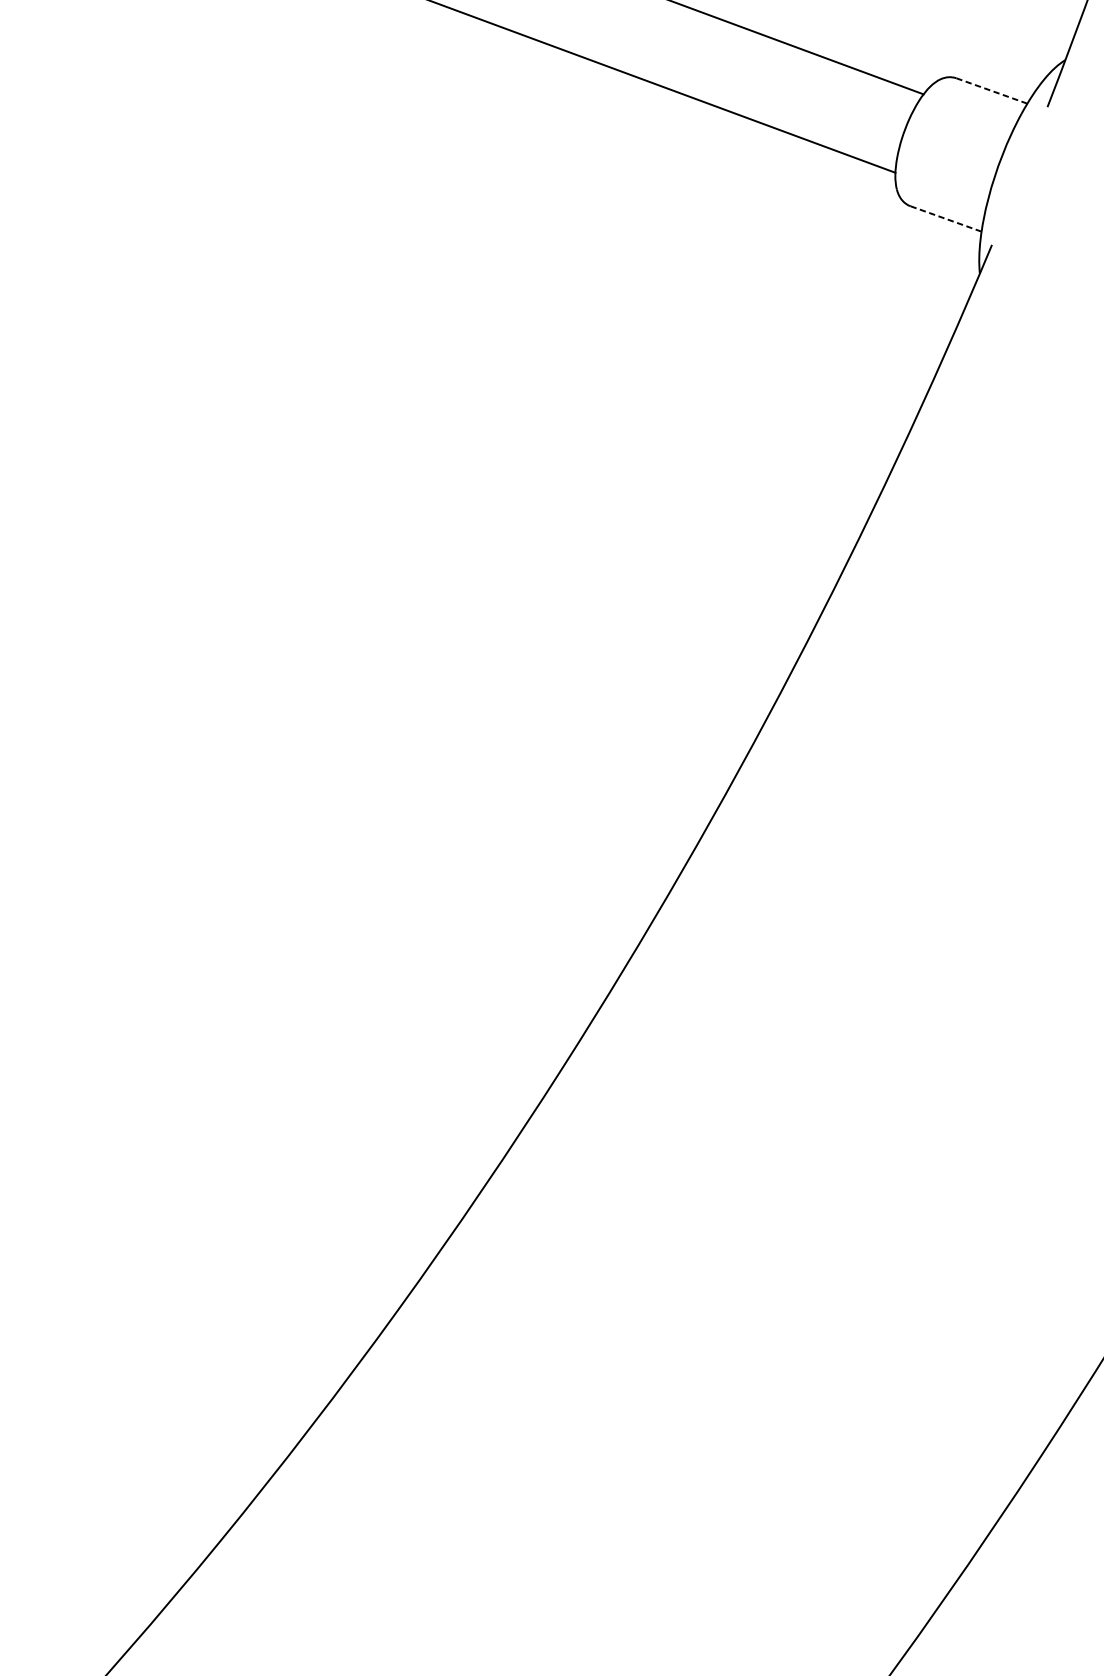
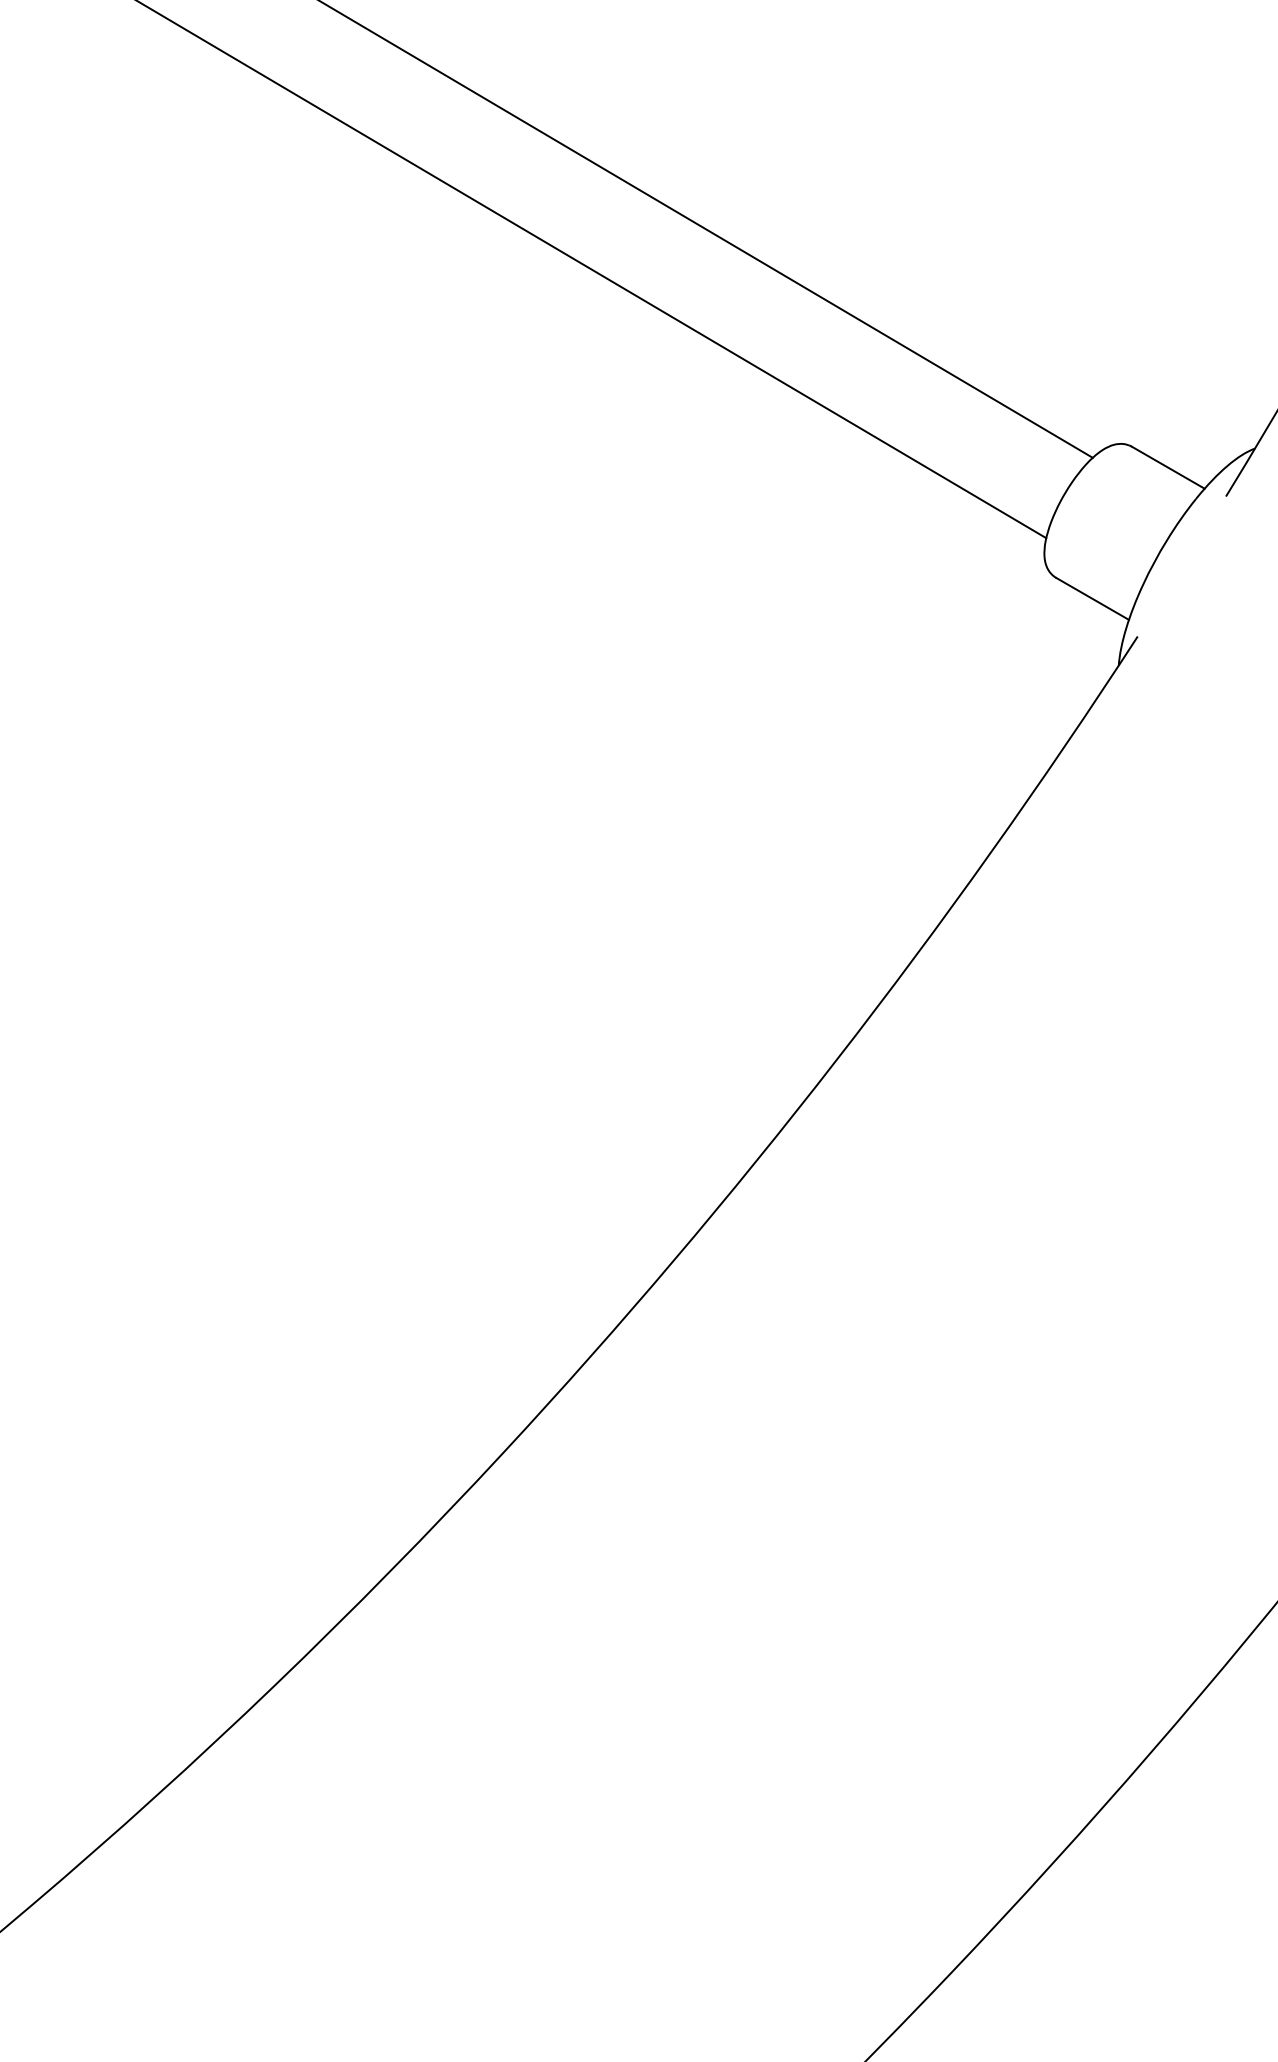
line: (992, 90) -> (1168, 467), dashed -> solid
line: (945, 218) -> (1092, 598), dashed -> solid

